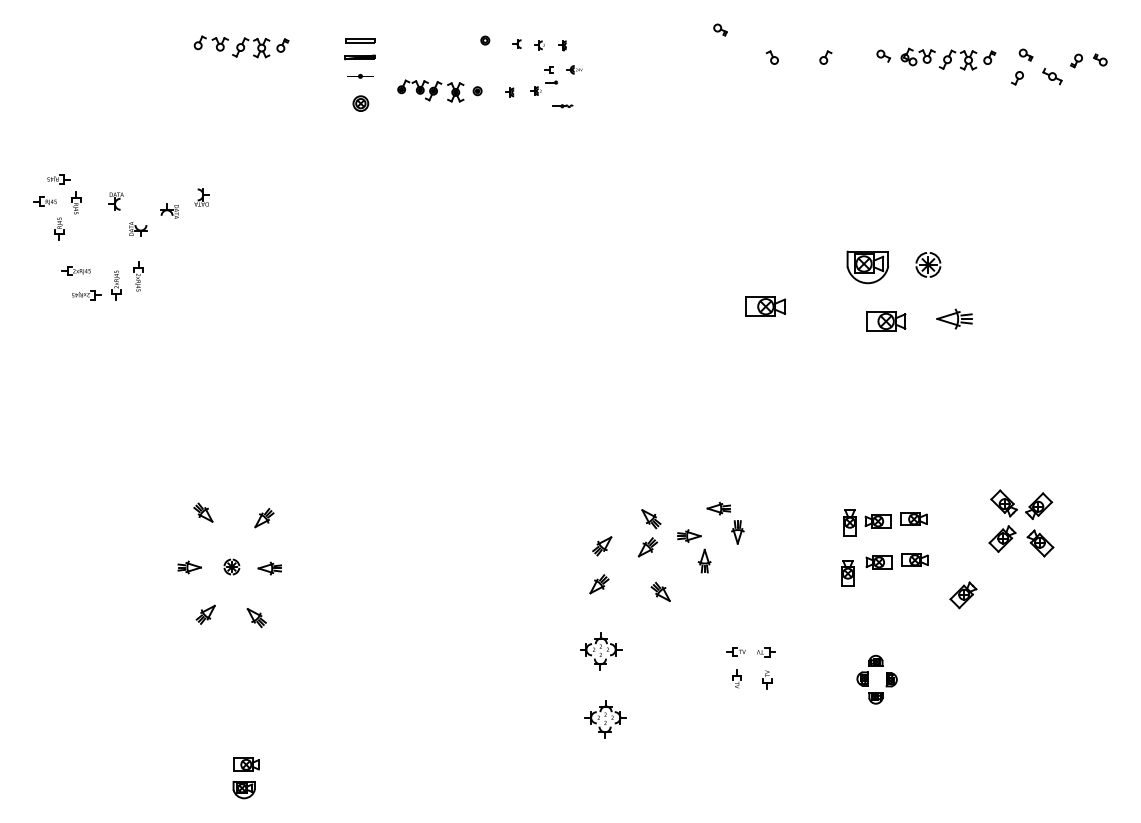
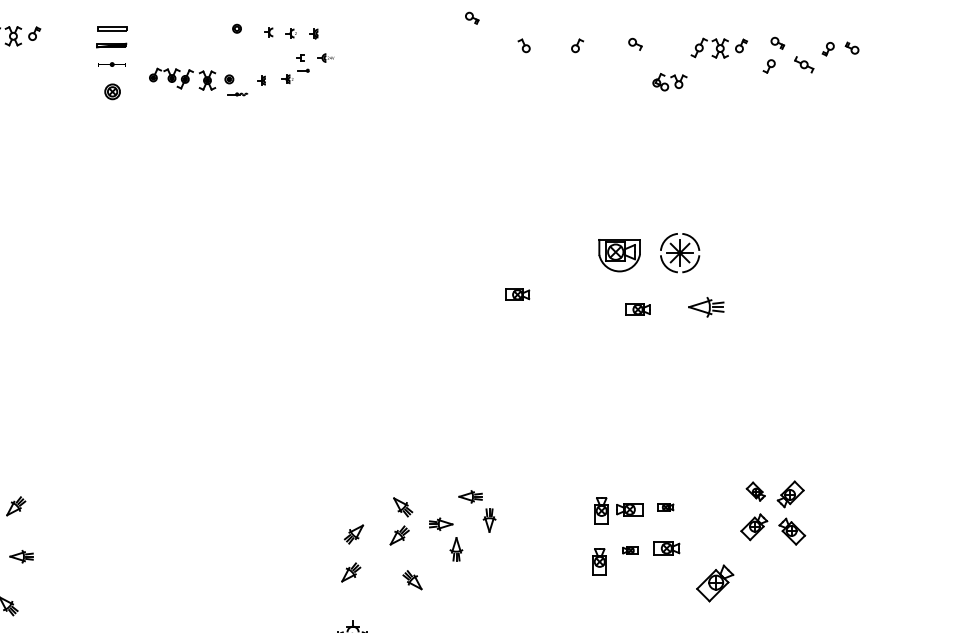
part: (917, 56) -> (669, 81), moved
part: (562, 106) -> (237, 94), moved
part: (928, 264) -> (680, 252), size x1.6
part: (765, 306) -> (517, 294), size x0.6
part: (886, 321) -> (638, 309), size x0.6
part: (1003, 503) -> (755, 491), size x0.7
part: (913, 518) -> (665, 506), size x0.6
part: (878, 562) -> (630, 550), size x0.6
part: (963, 595) -> (715, 583), size x1.4

